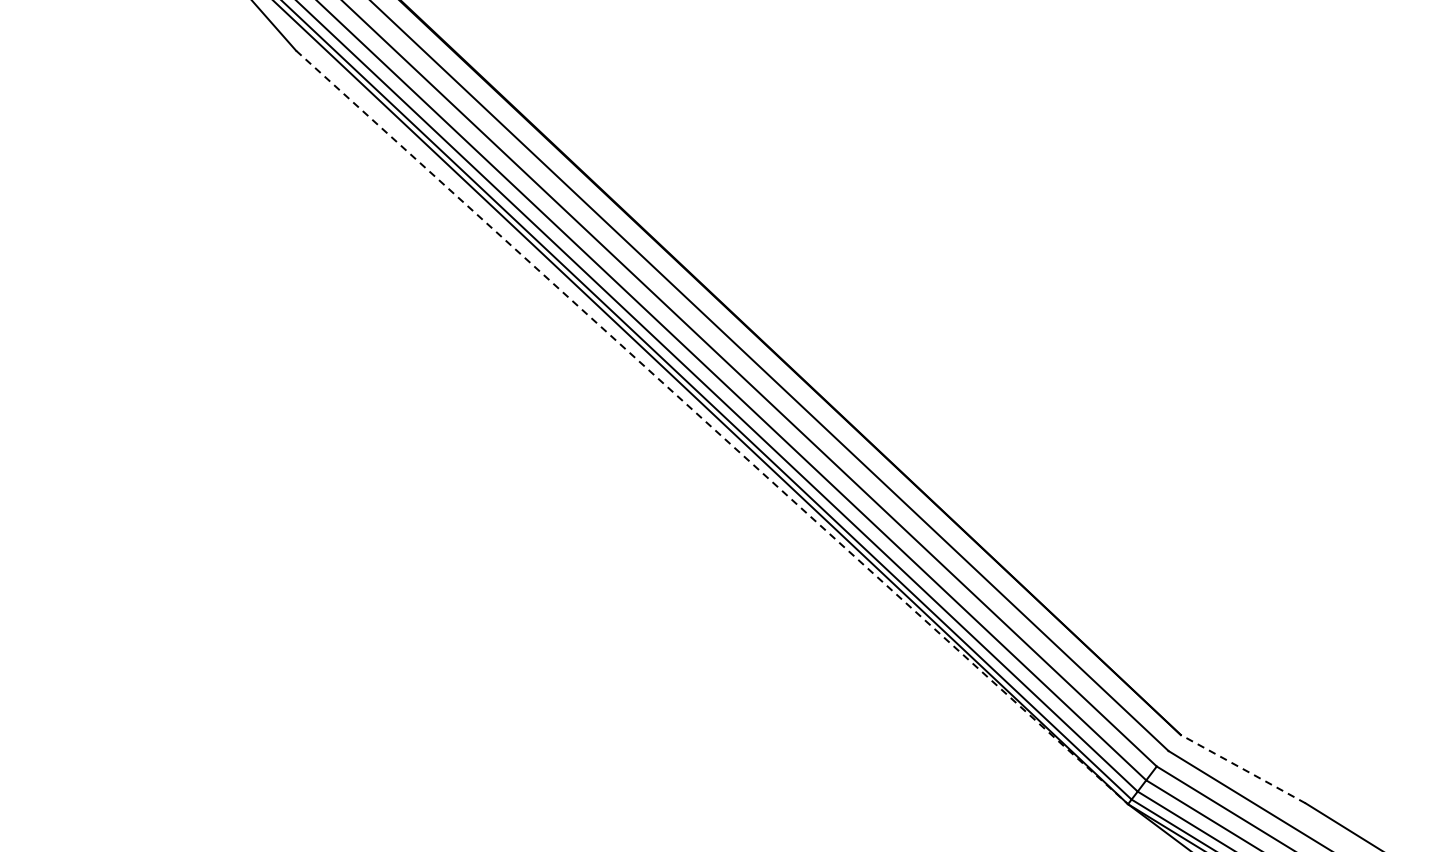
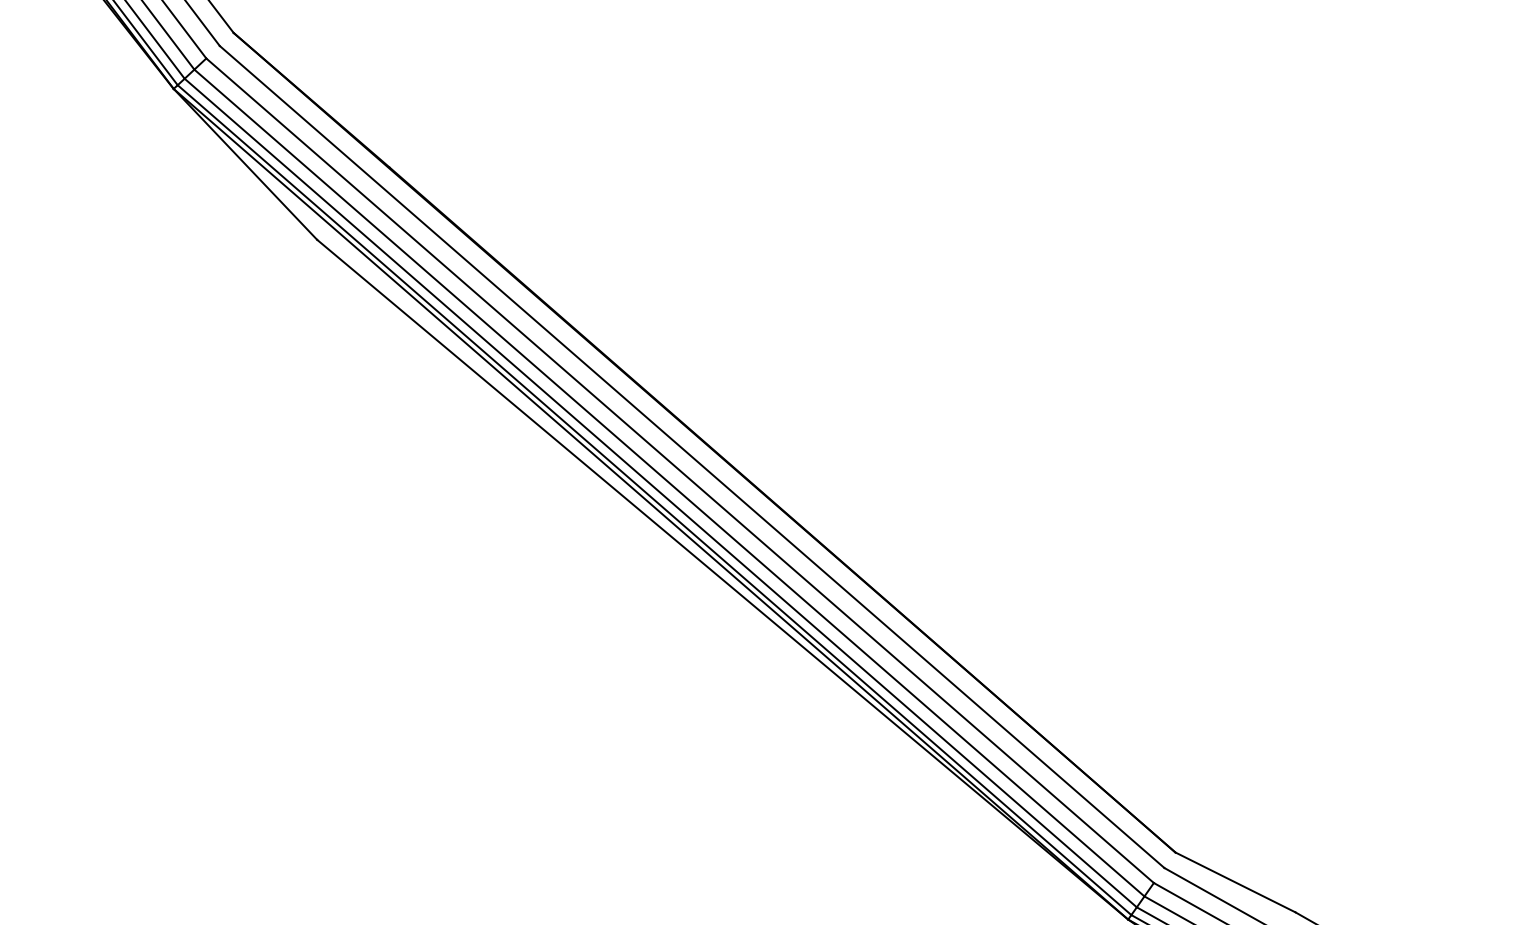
line: (712, 428) -> (723, 580), dashed -> solid
line: (1243, 769) -> (1235, 882), dashed -> solid

